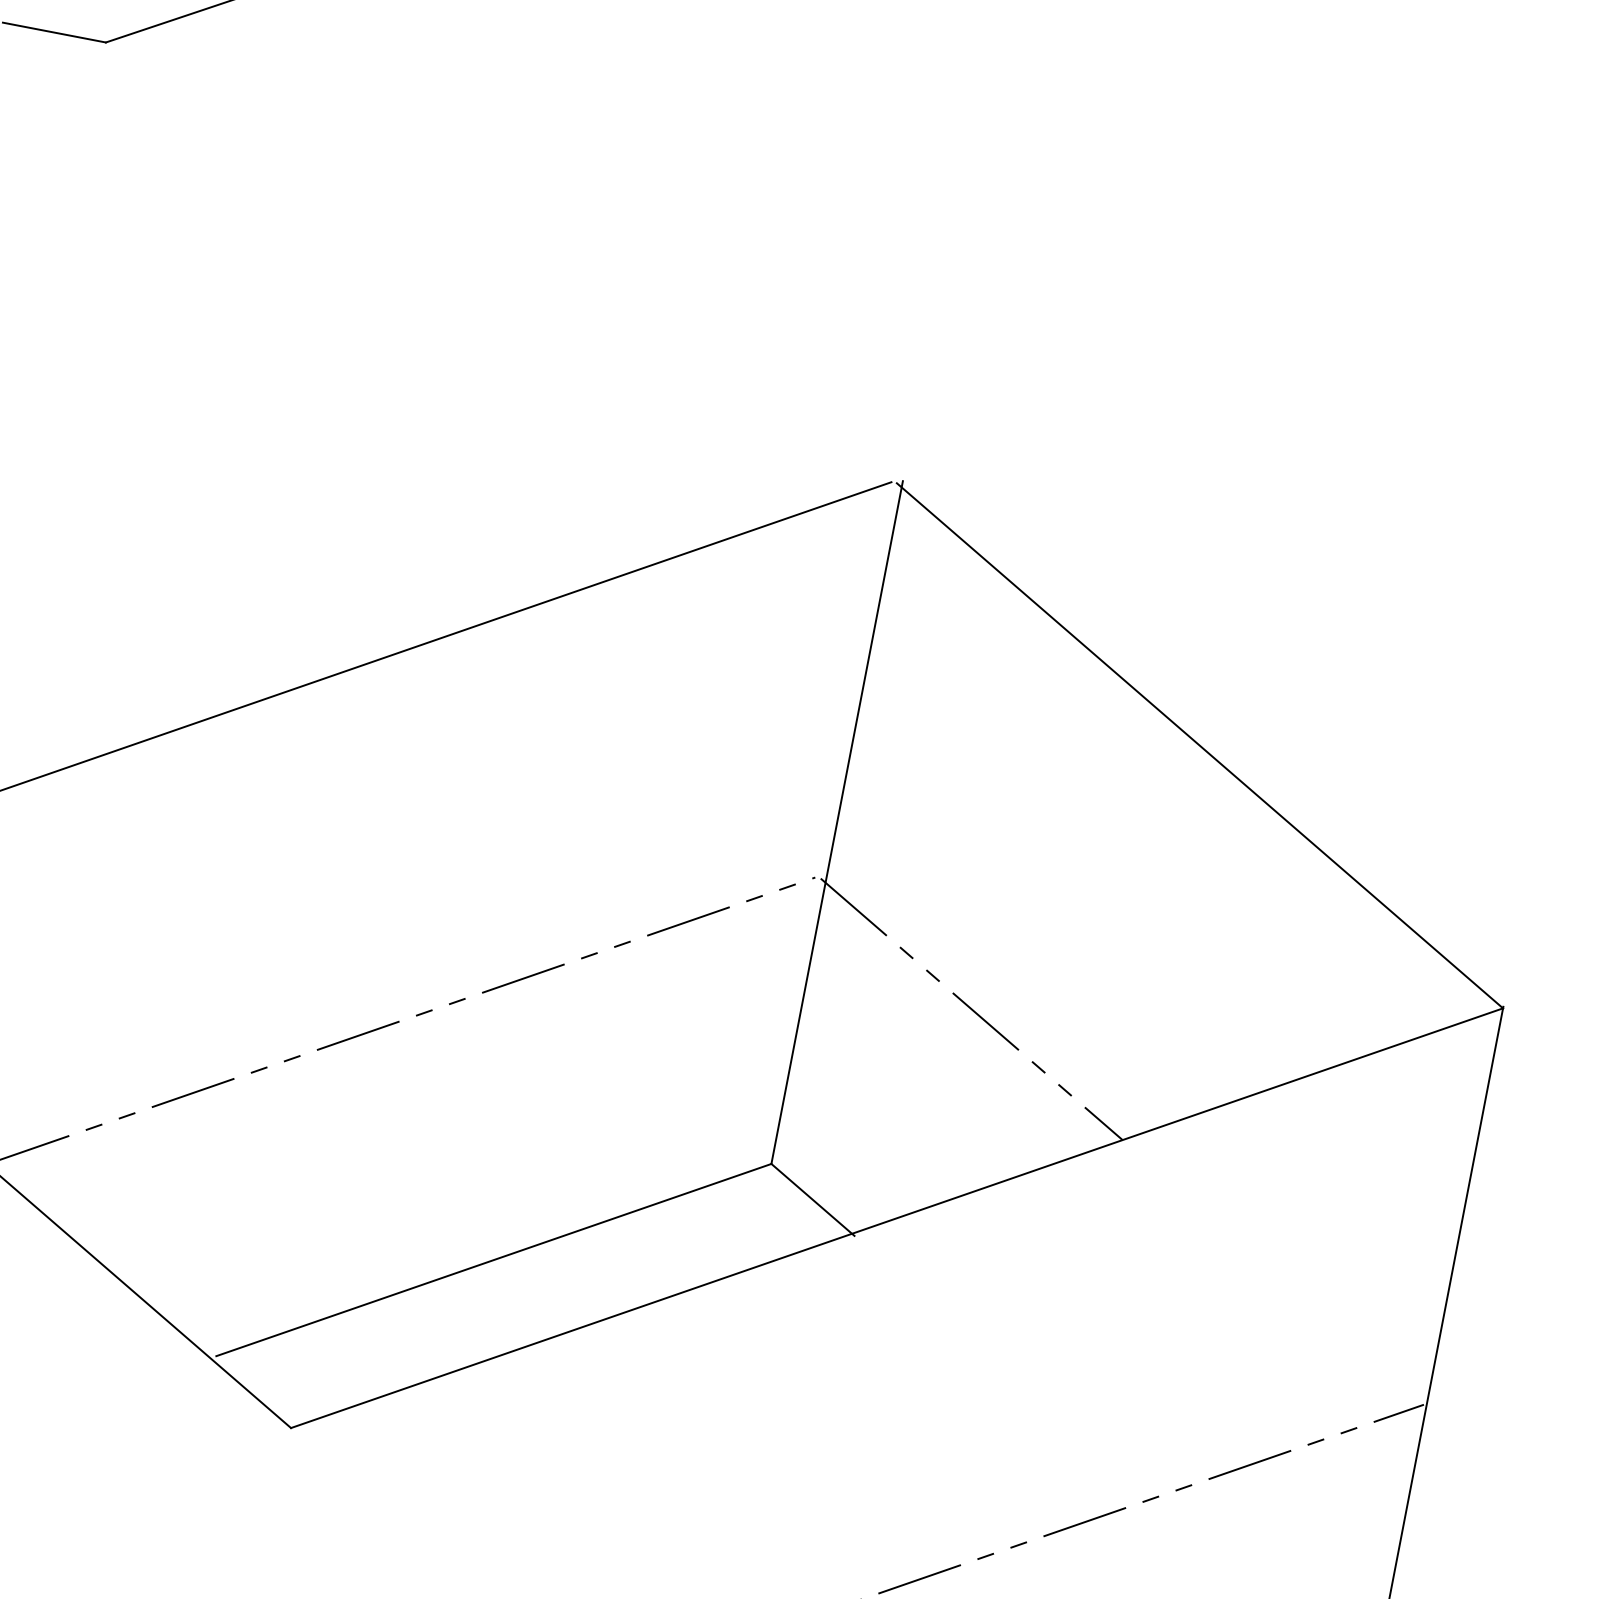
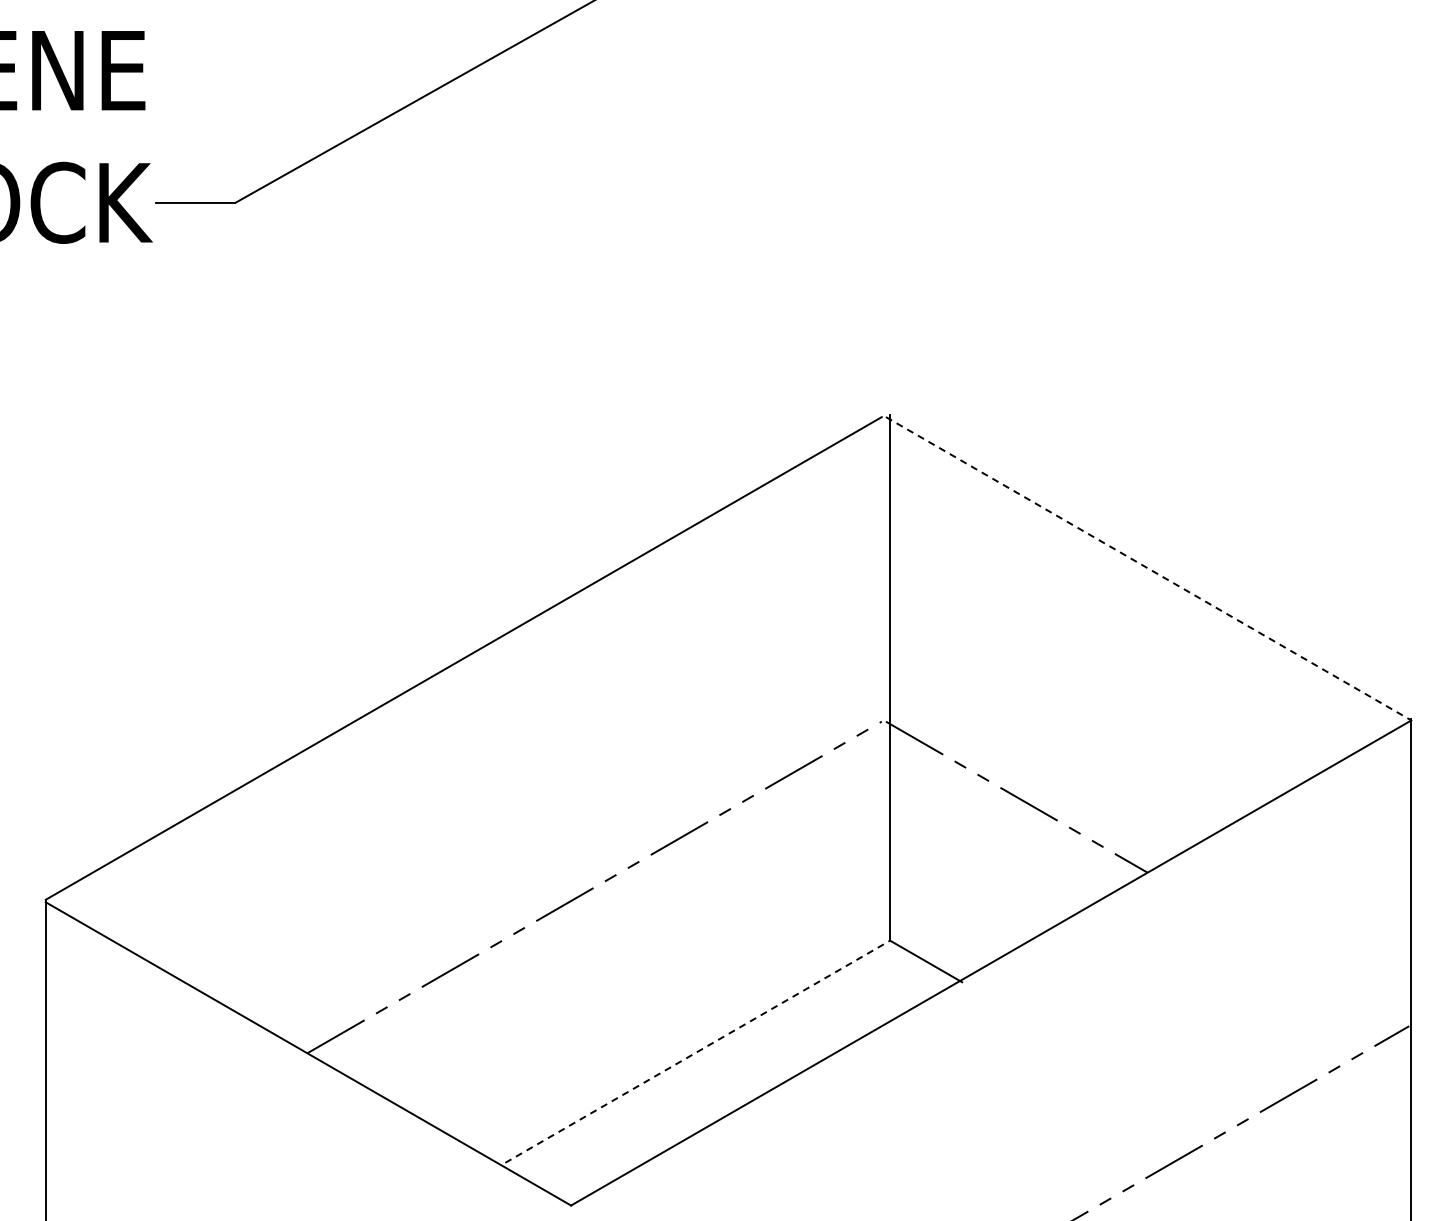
line: (1200, 746) -> (1149, 569), solid -> dashed
line: (494, 1259) -> (698, 1051), solid -> dashed

